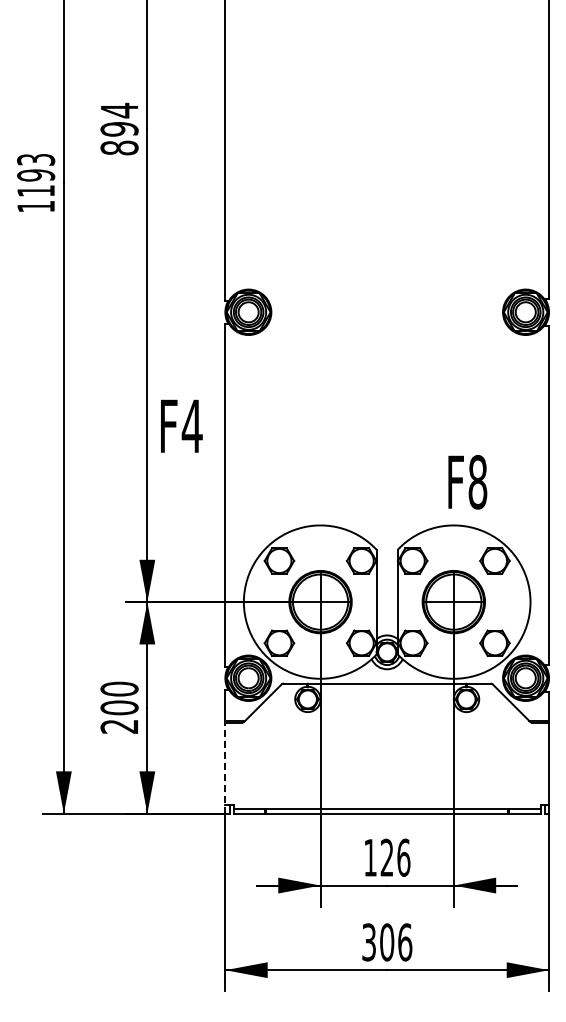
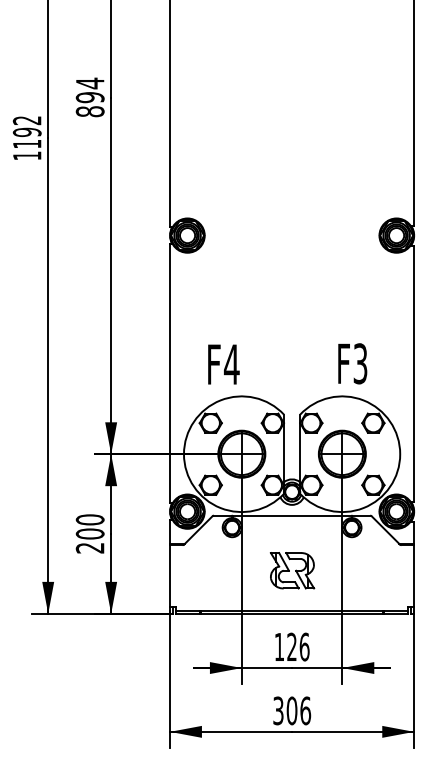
text: (36, 159) -> (27, 120), 1193 -> 1192
text: (181, 425) -> (223, 364), moved
text: (477, 482) -> (360, 364), F8 -> F3
part: (387, 756) -> (292, 570), added
line: (225, 767) -> (170, 578), dashed -> solid

